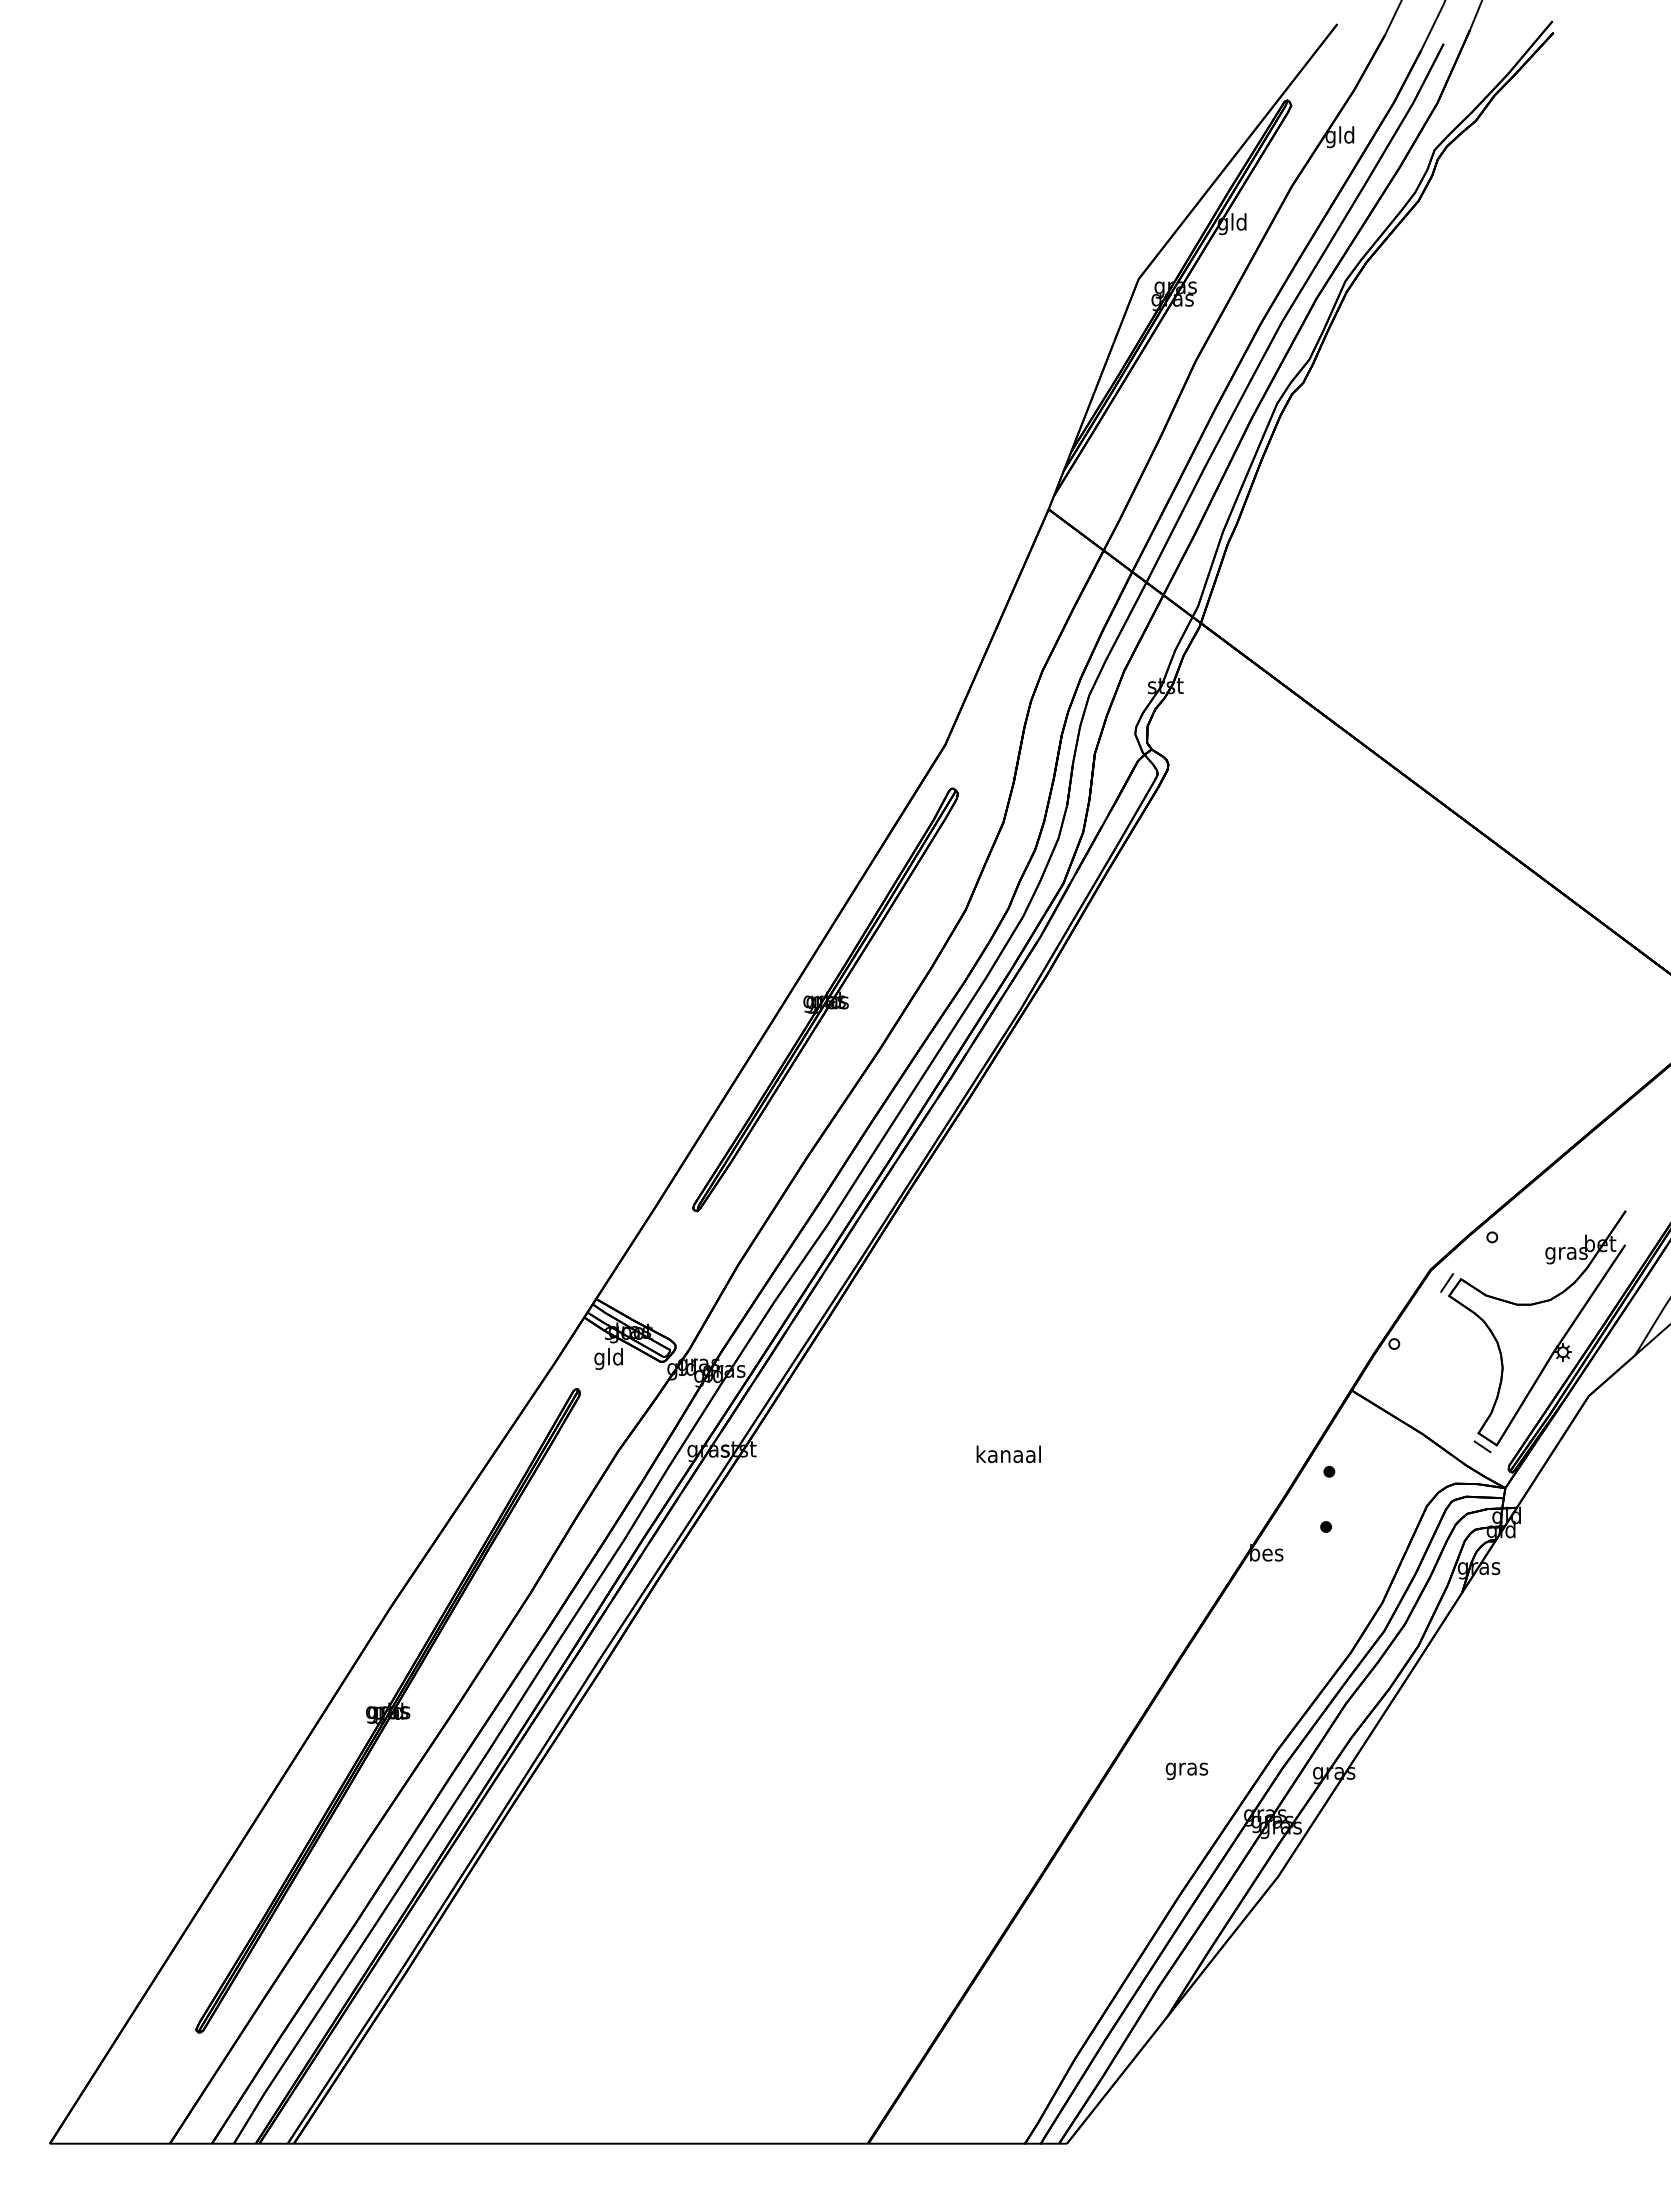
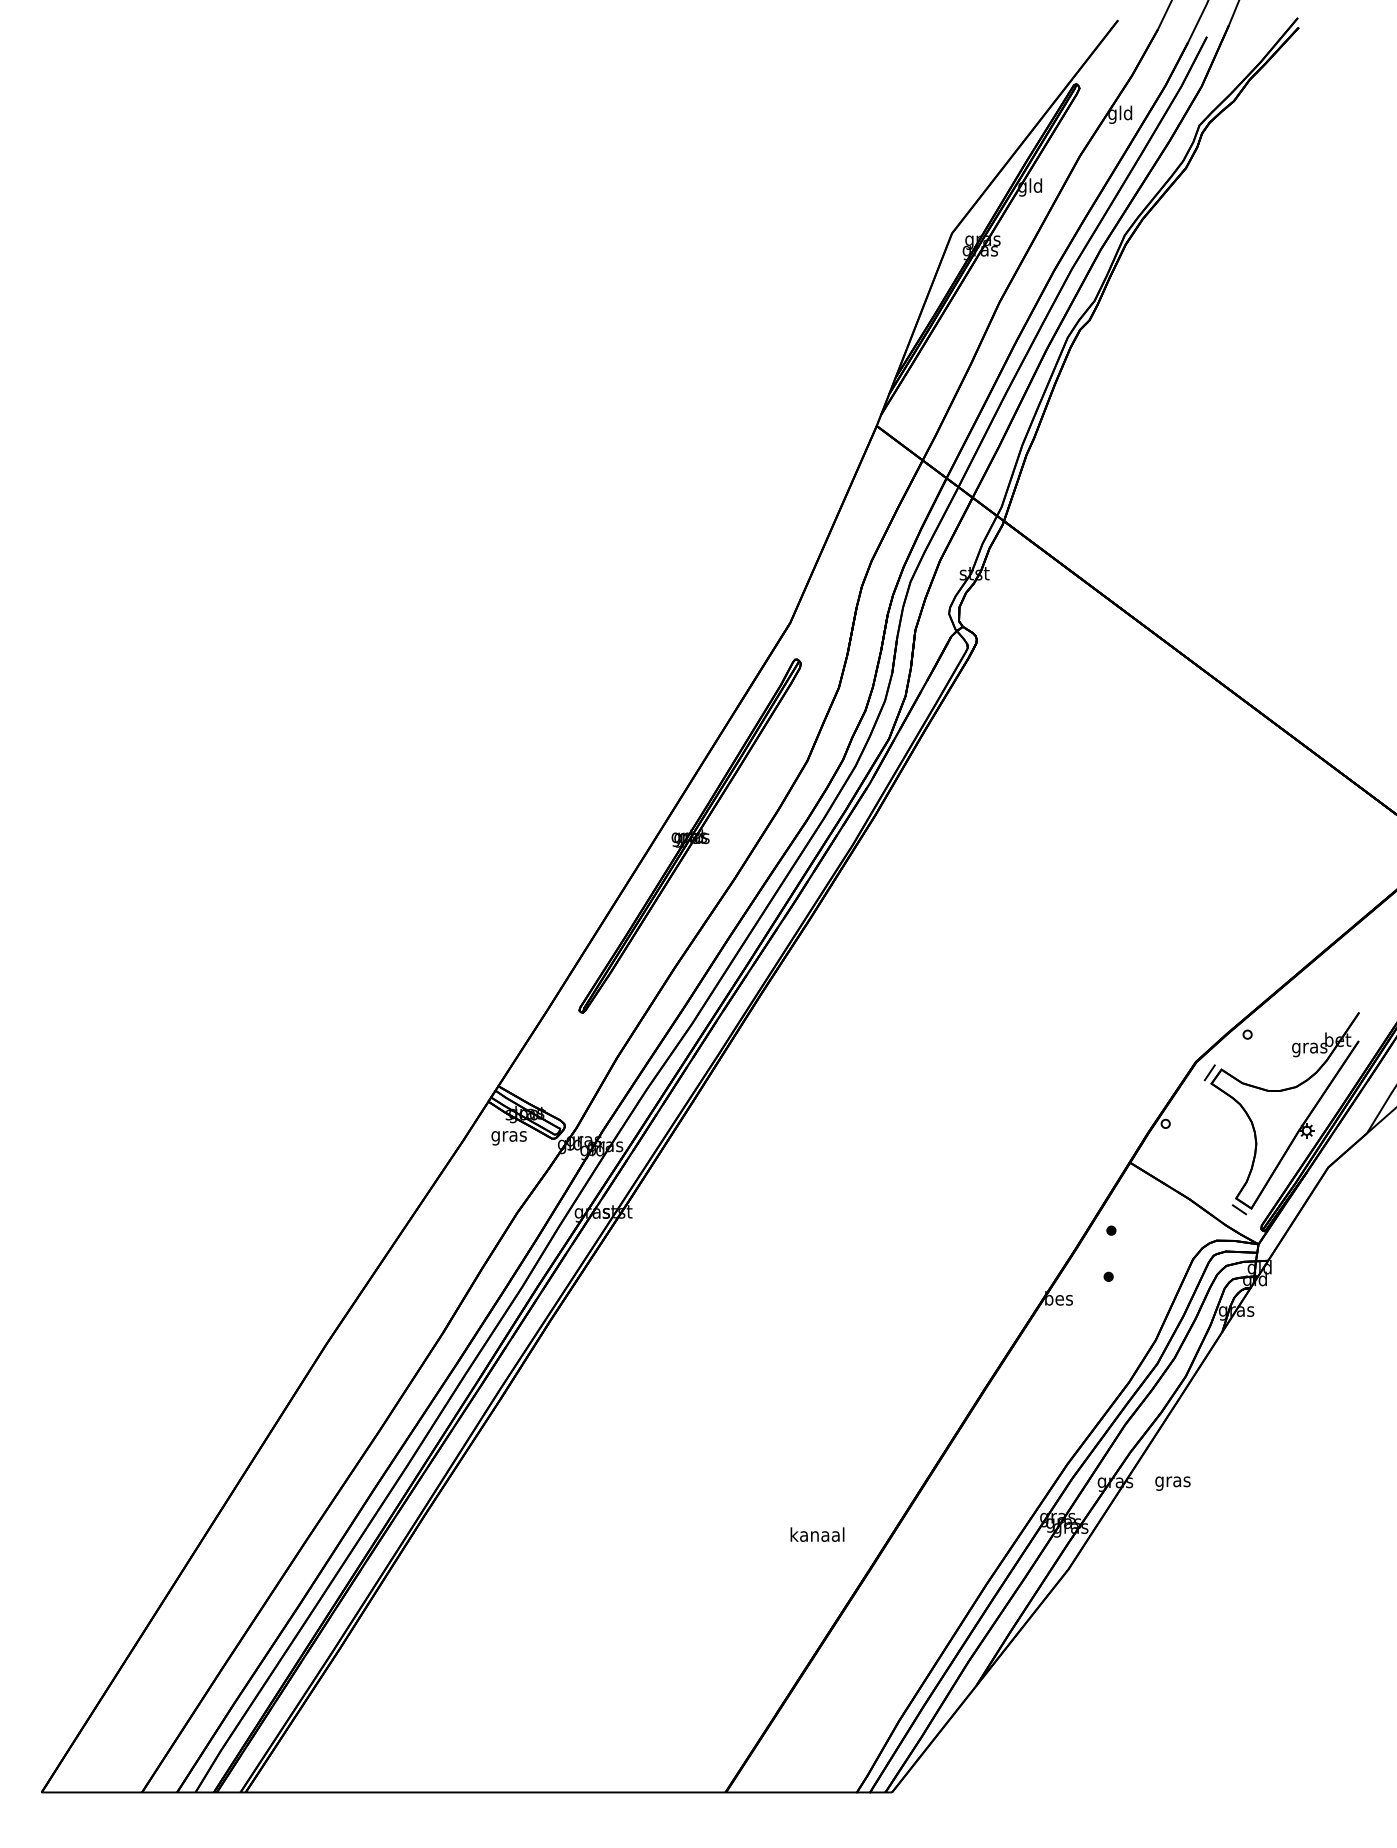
text: (608, 1358) -> (508, 1135), gld -> gras
text: (1008, 1454) -> (817, 1534), moved
part: (387, 1710) -> (323, 1430), removed
text: (1186, 1771) -> (1172, 1483), moved

